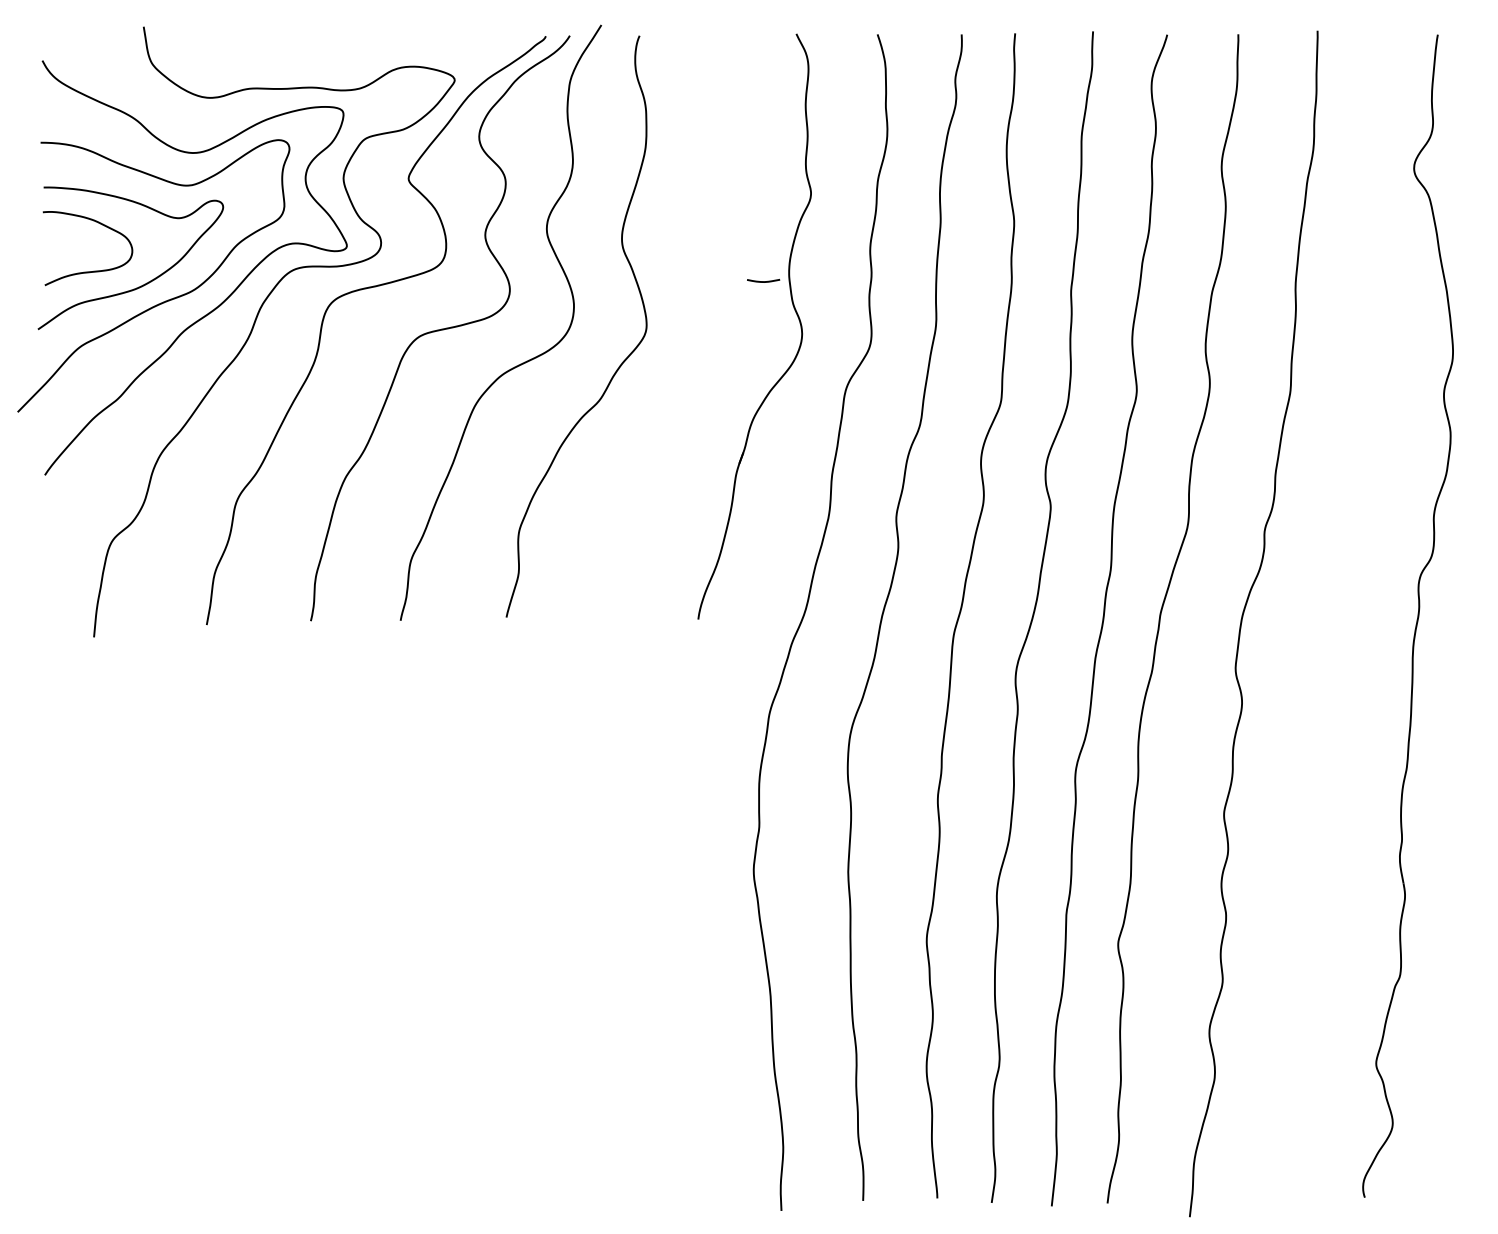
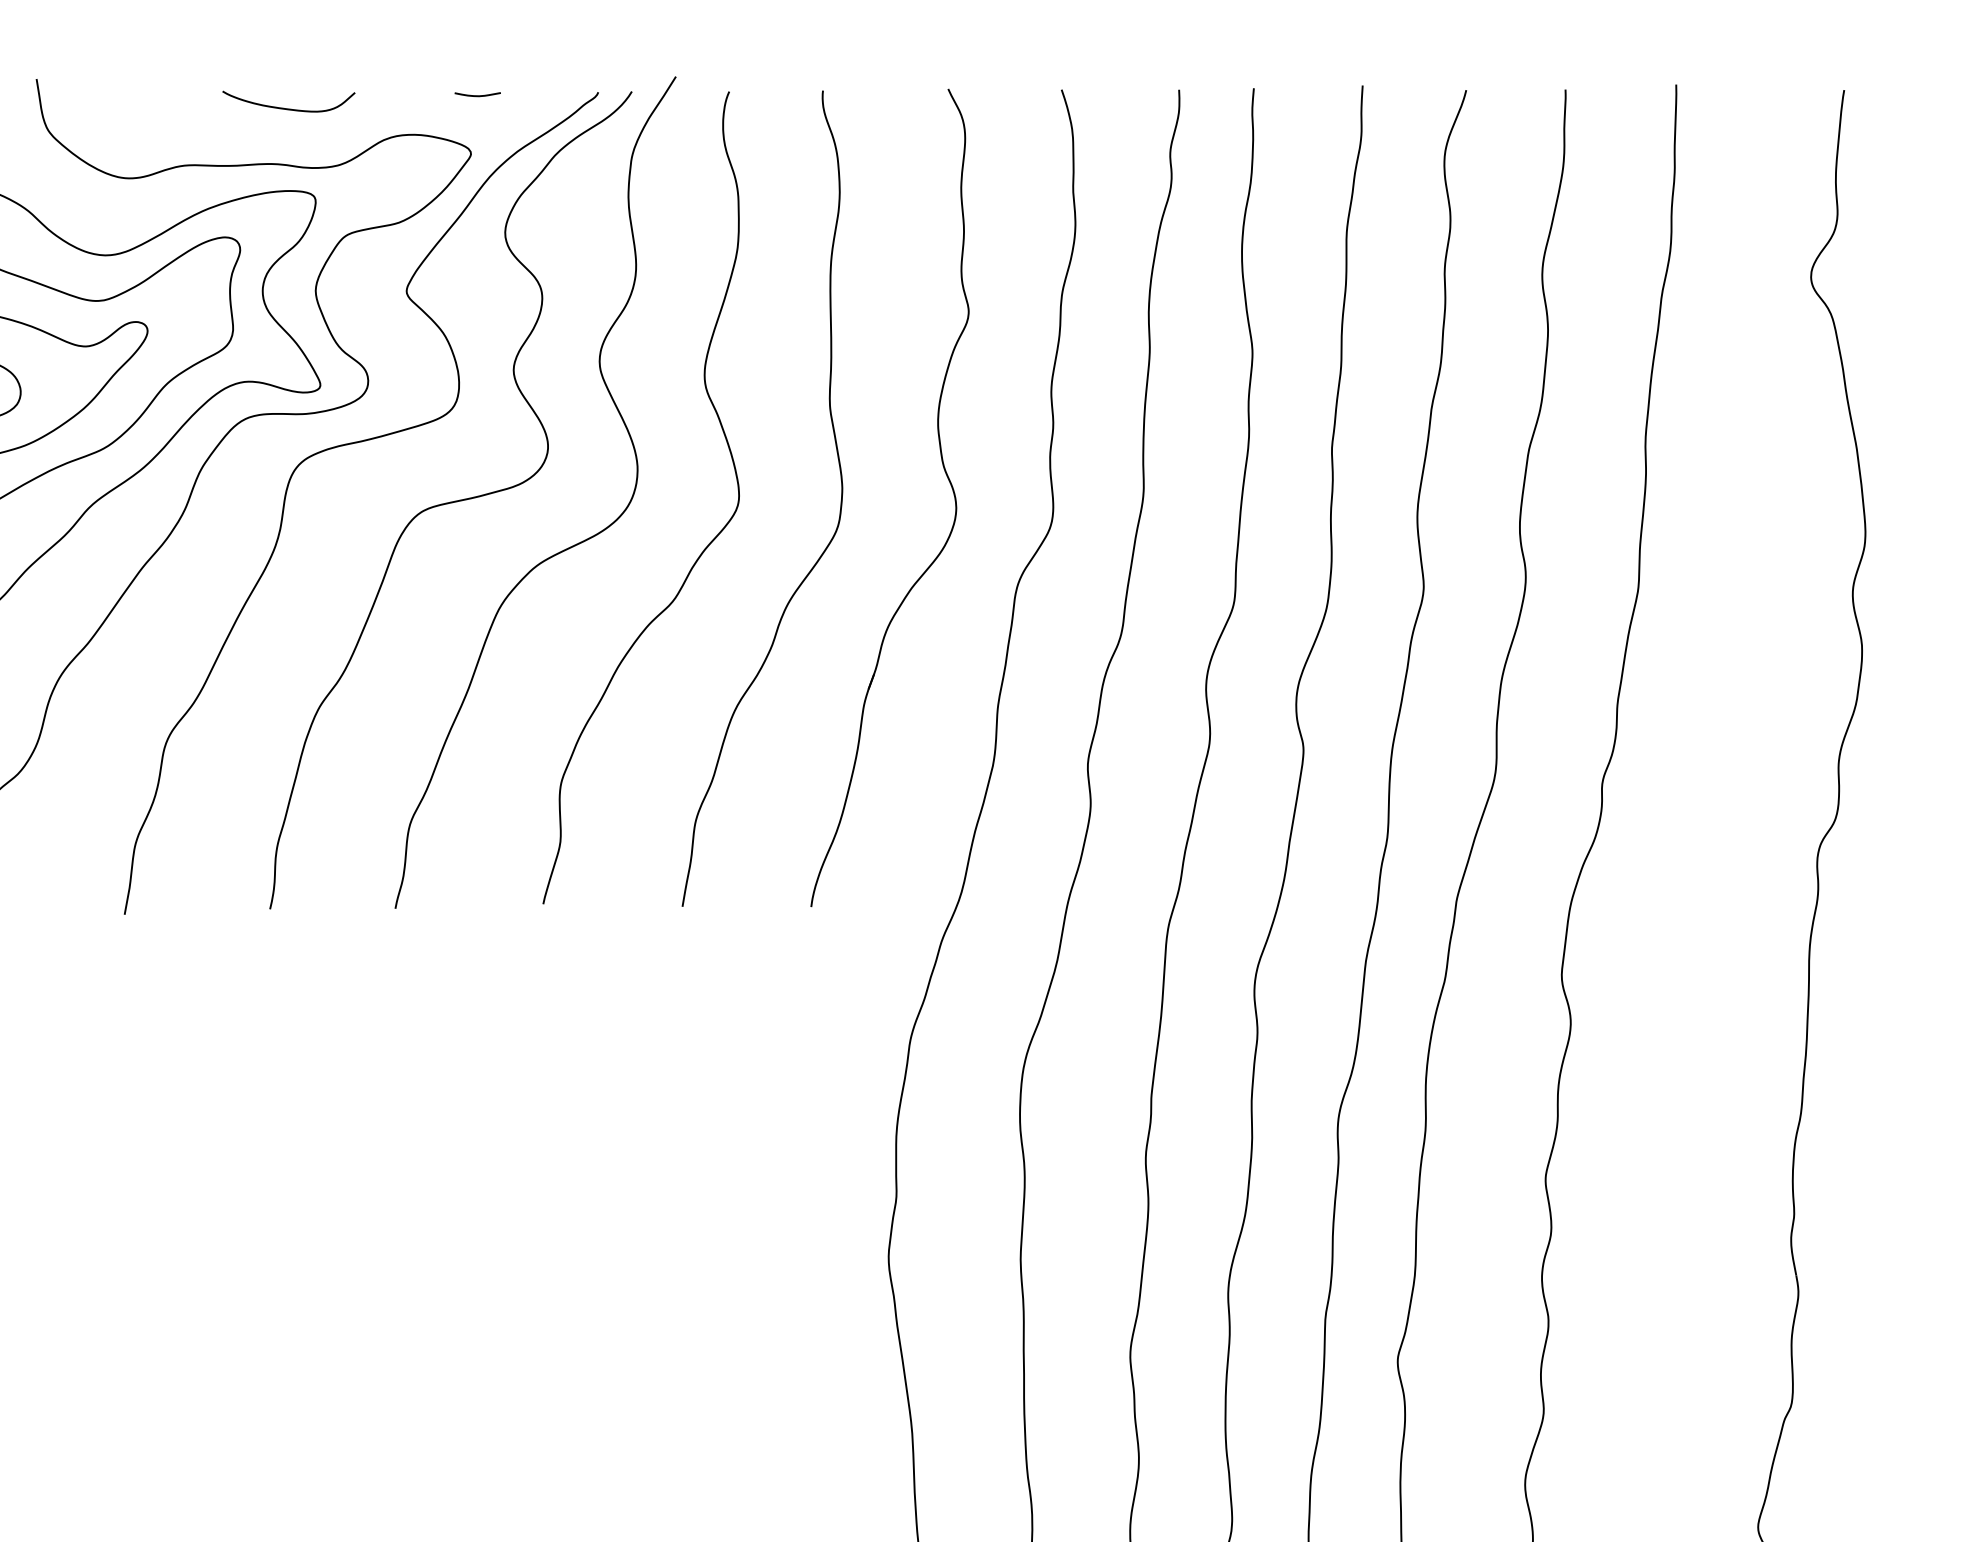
curve: (324, 47) -> (289, 108), added
curve: (763, 281) -> (477, 95), moved
curve: (718, 332) -> (839, 506), added

